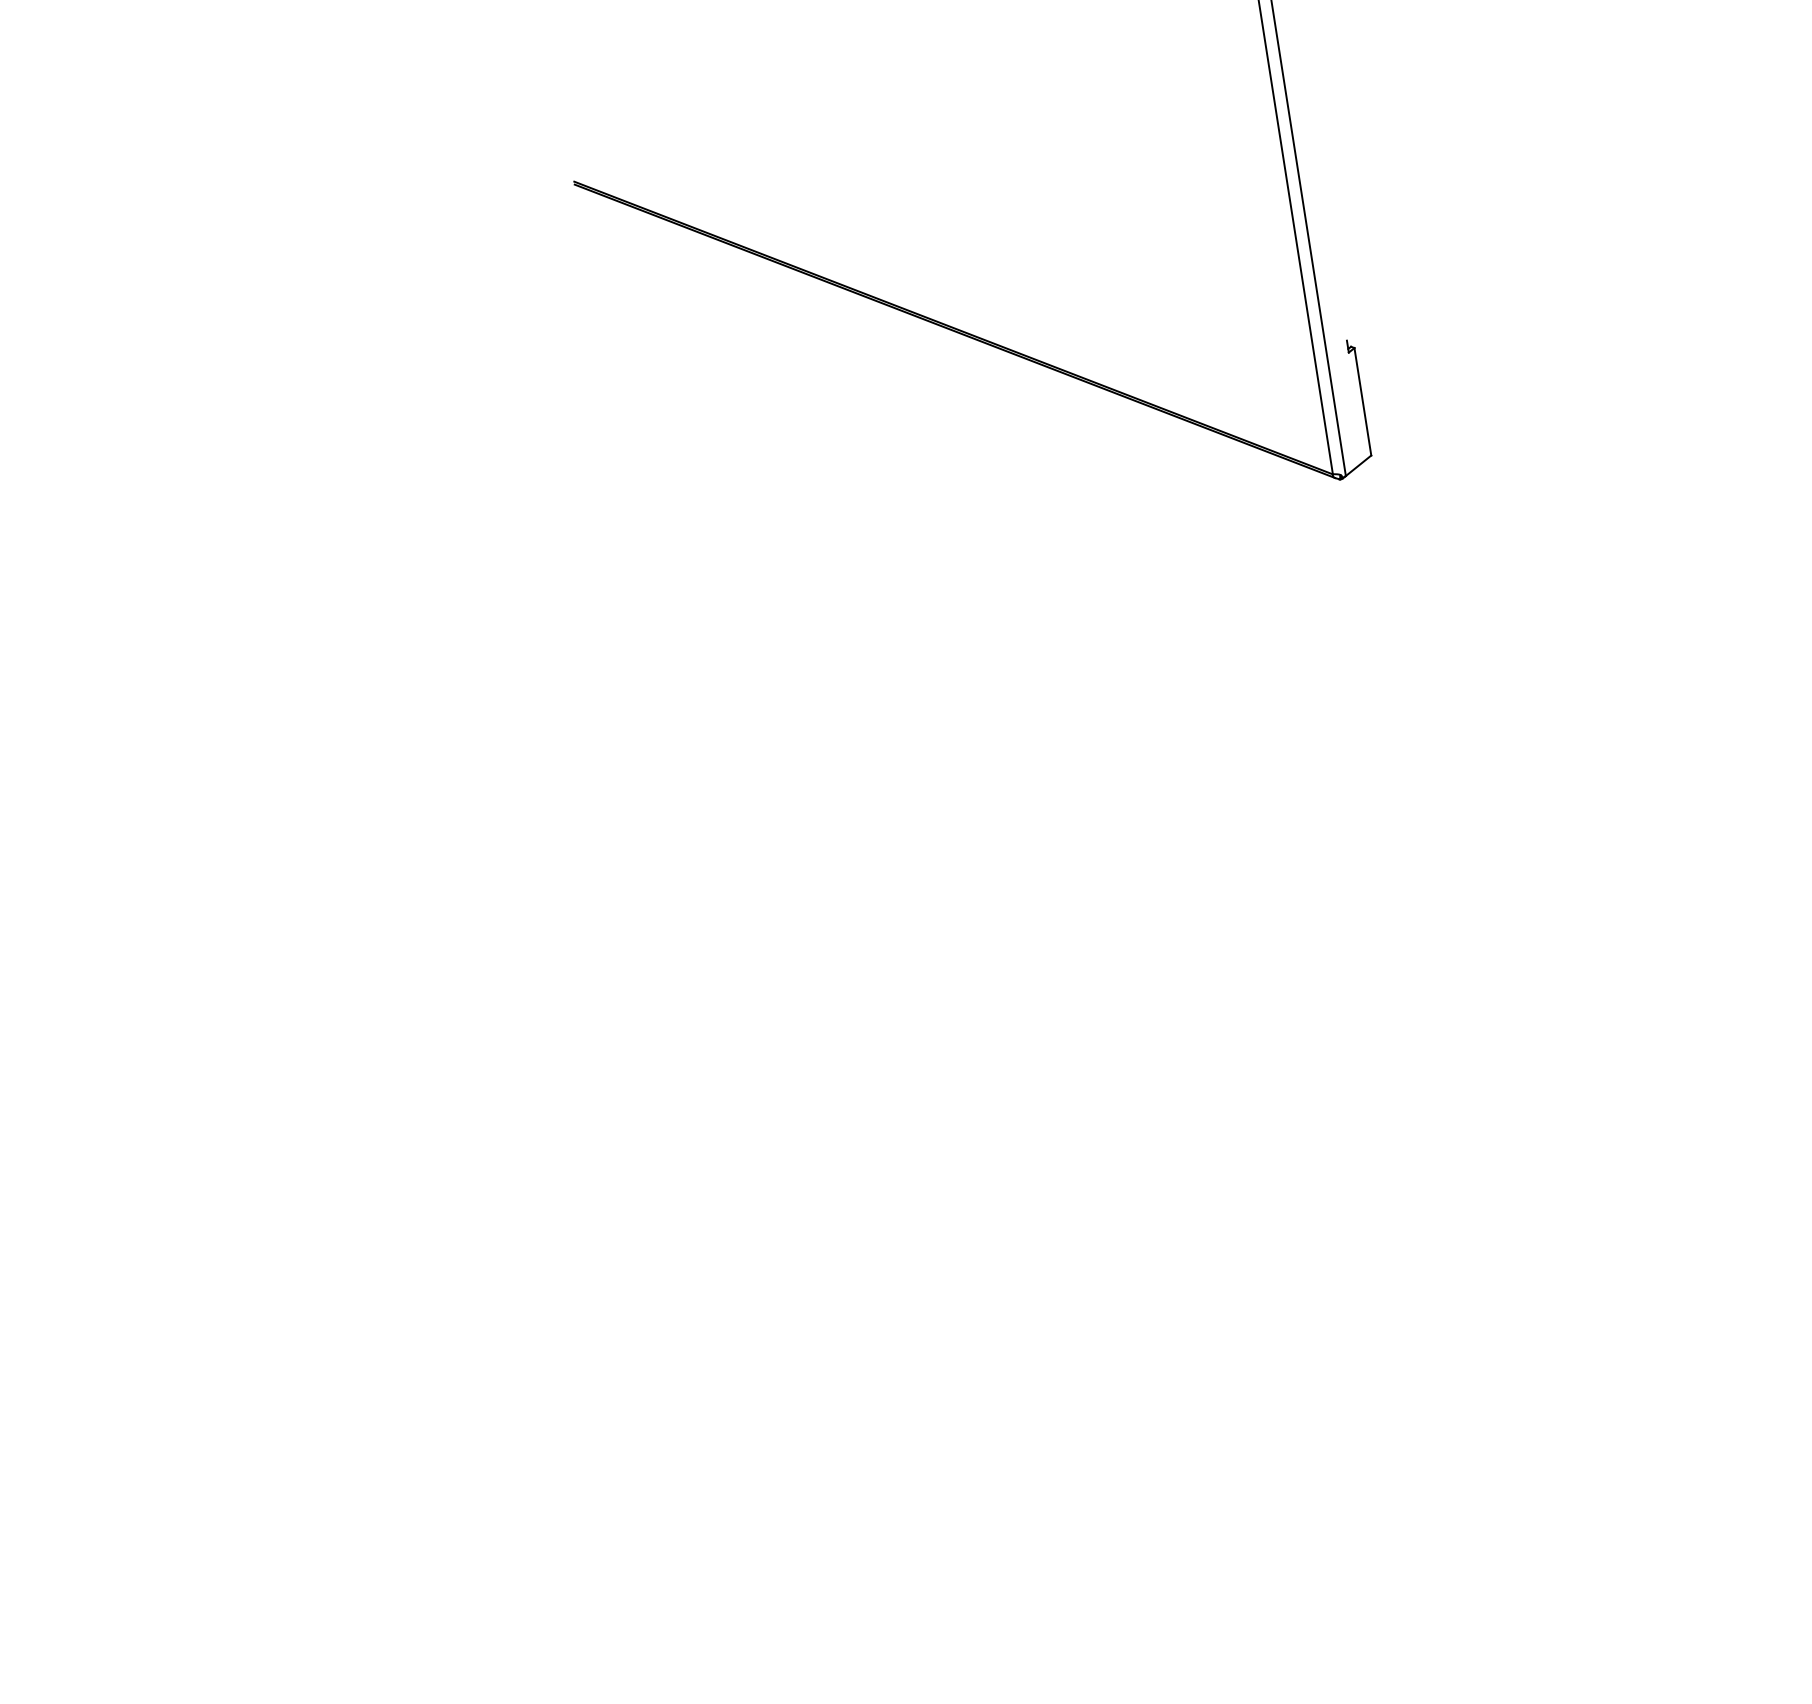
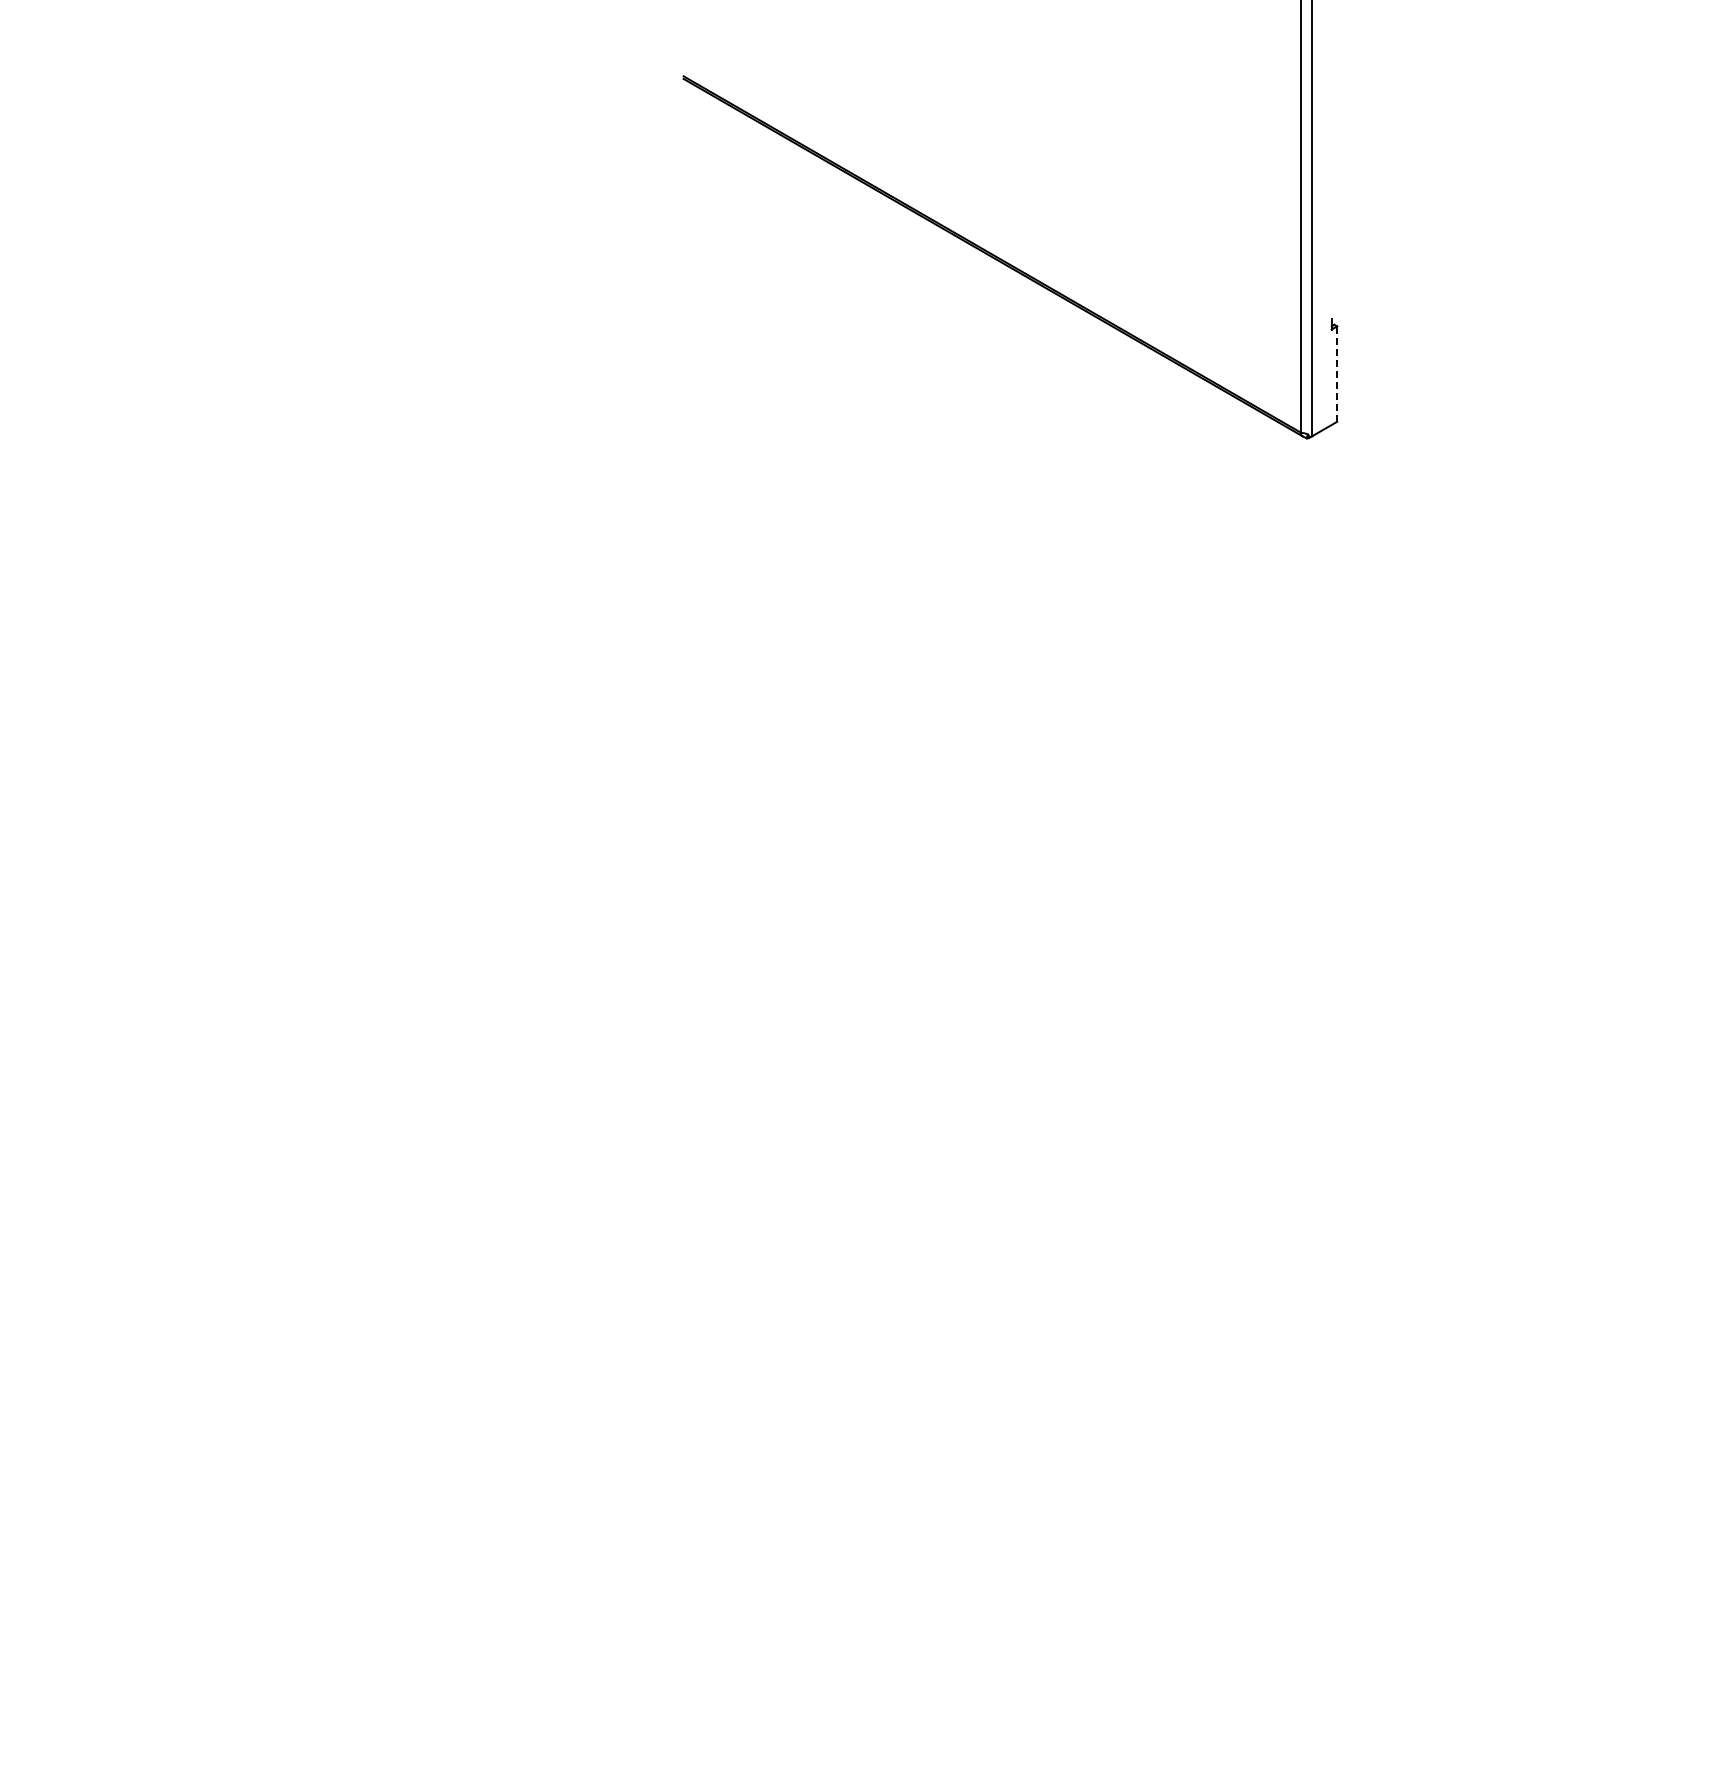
line: (1363, 402) -> (1337, 374), solid -> dashed

